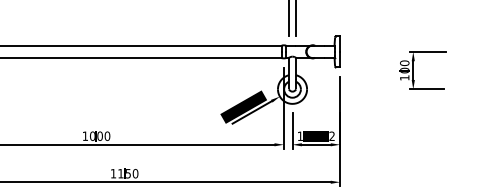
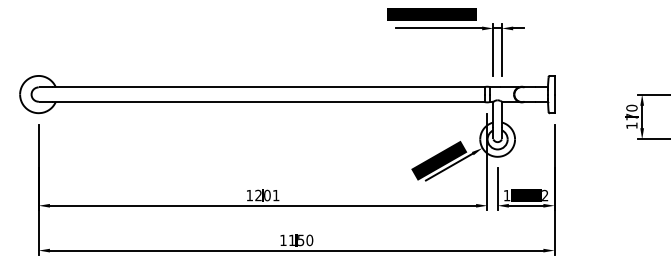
text: (404, 70) -> (631, 116), 100 -> 170
text: (100, 136) -> (267, 195), 1000 -> 1201

